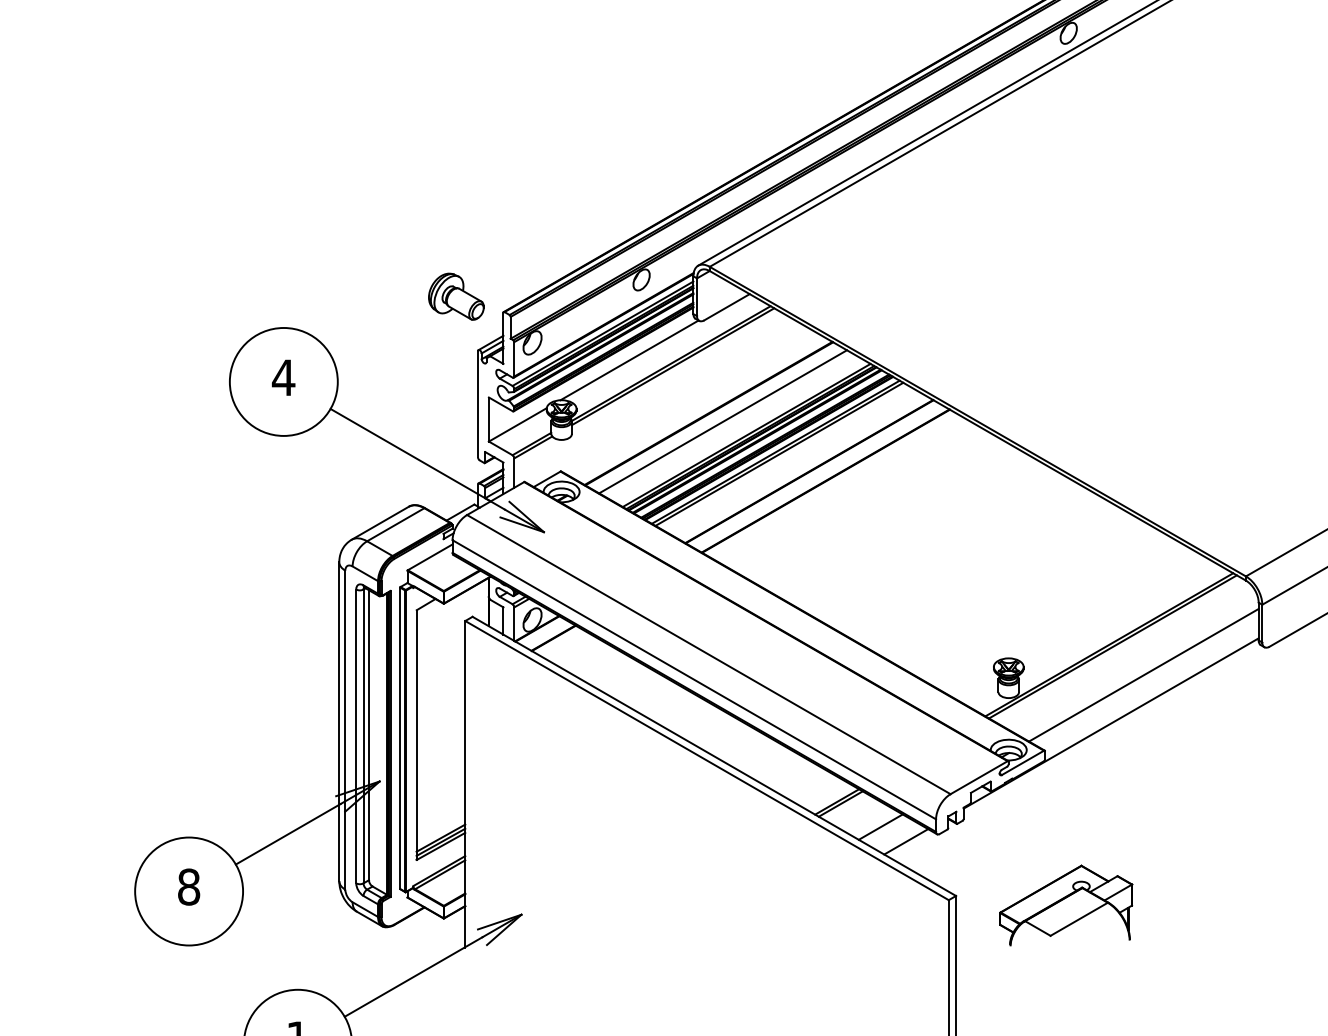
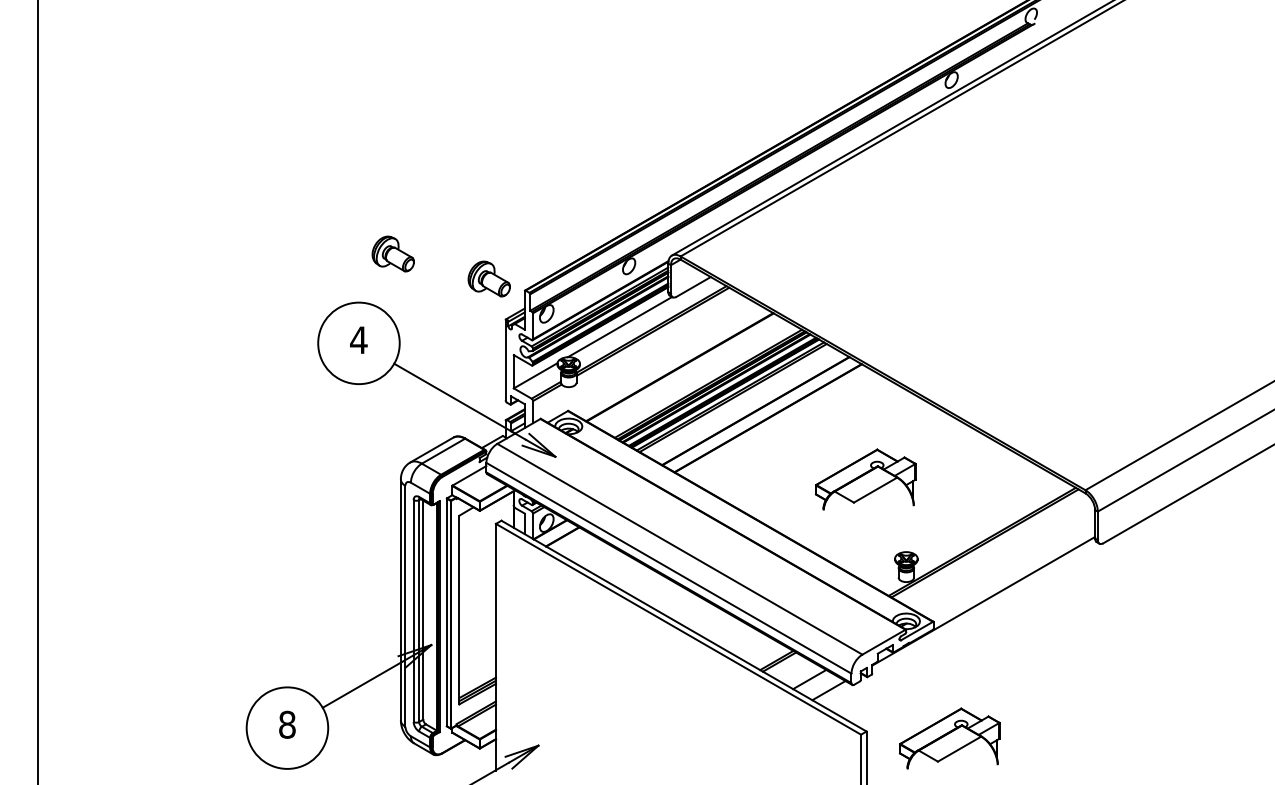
part: (328, 262) -> (392, 253), added
line: (722, 421) -> (690, 373), removed
part: (954, 562) -> (865, 479), added
line: (1143, 674) -> (1008, 564), removed

